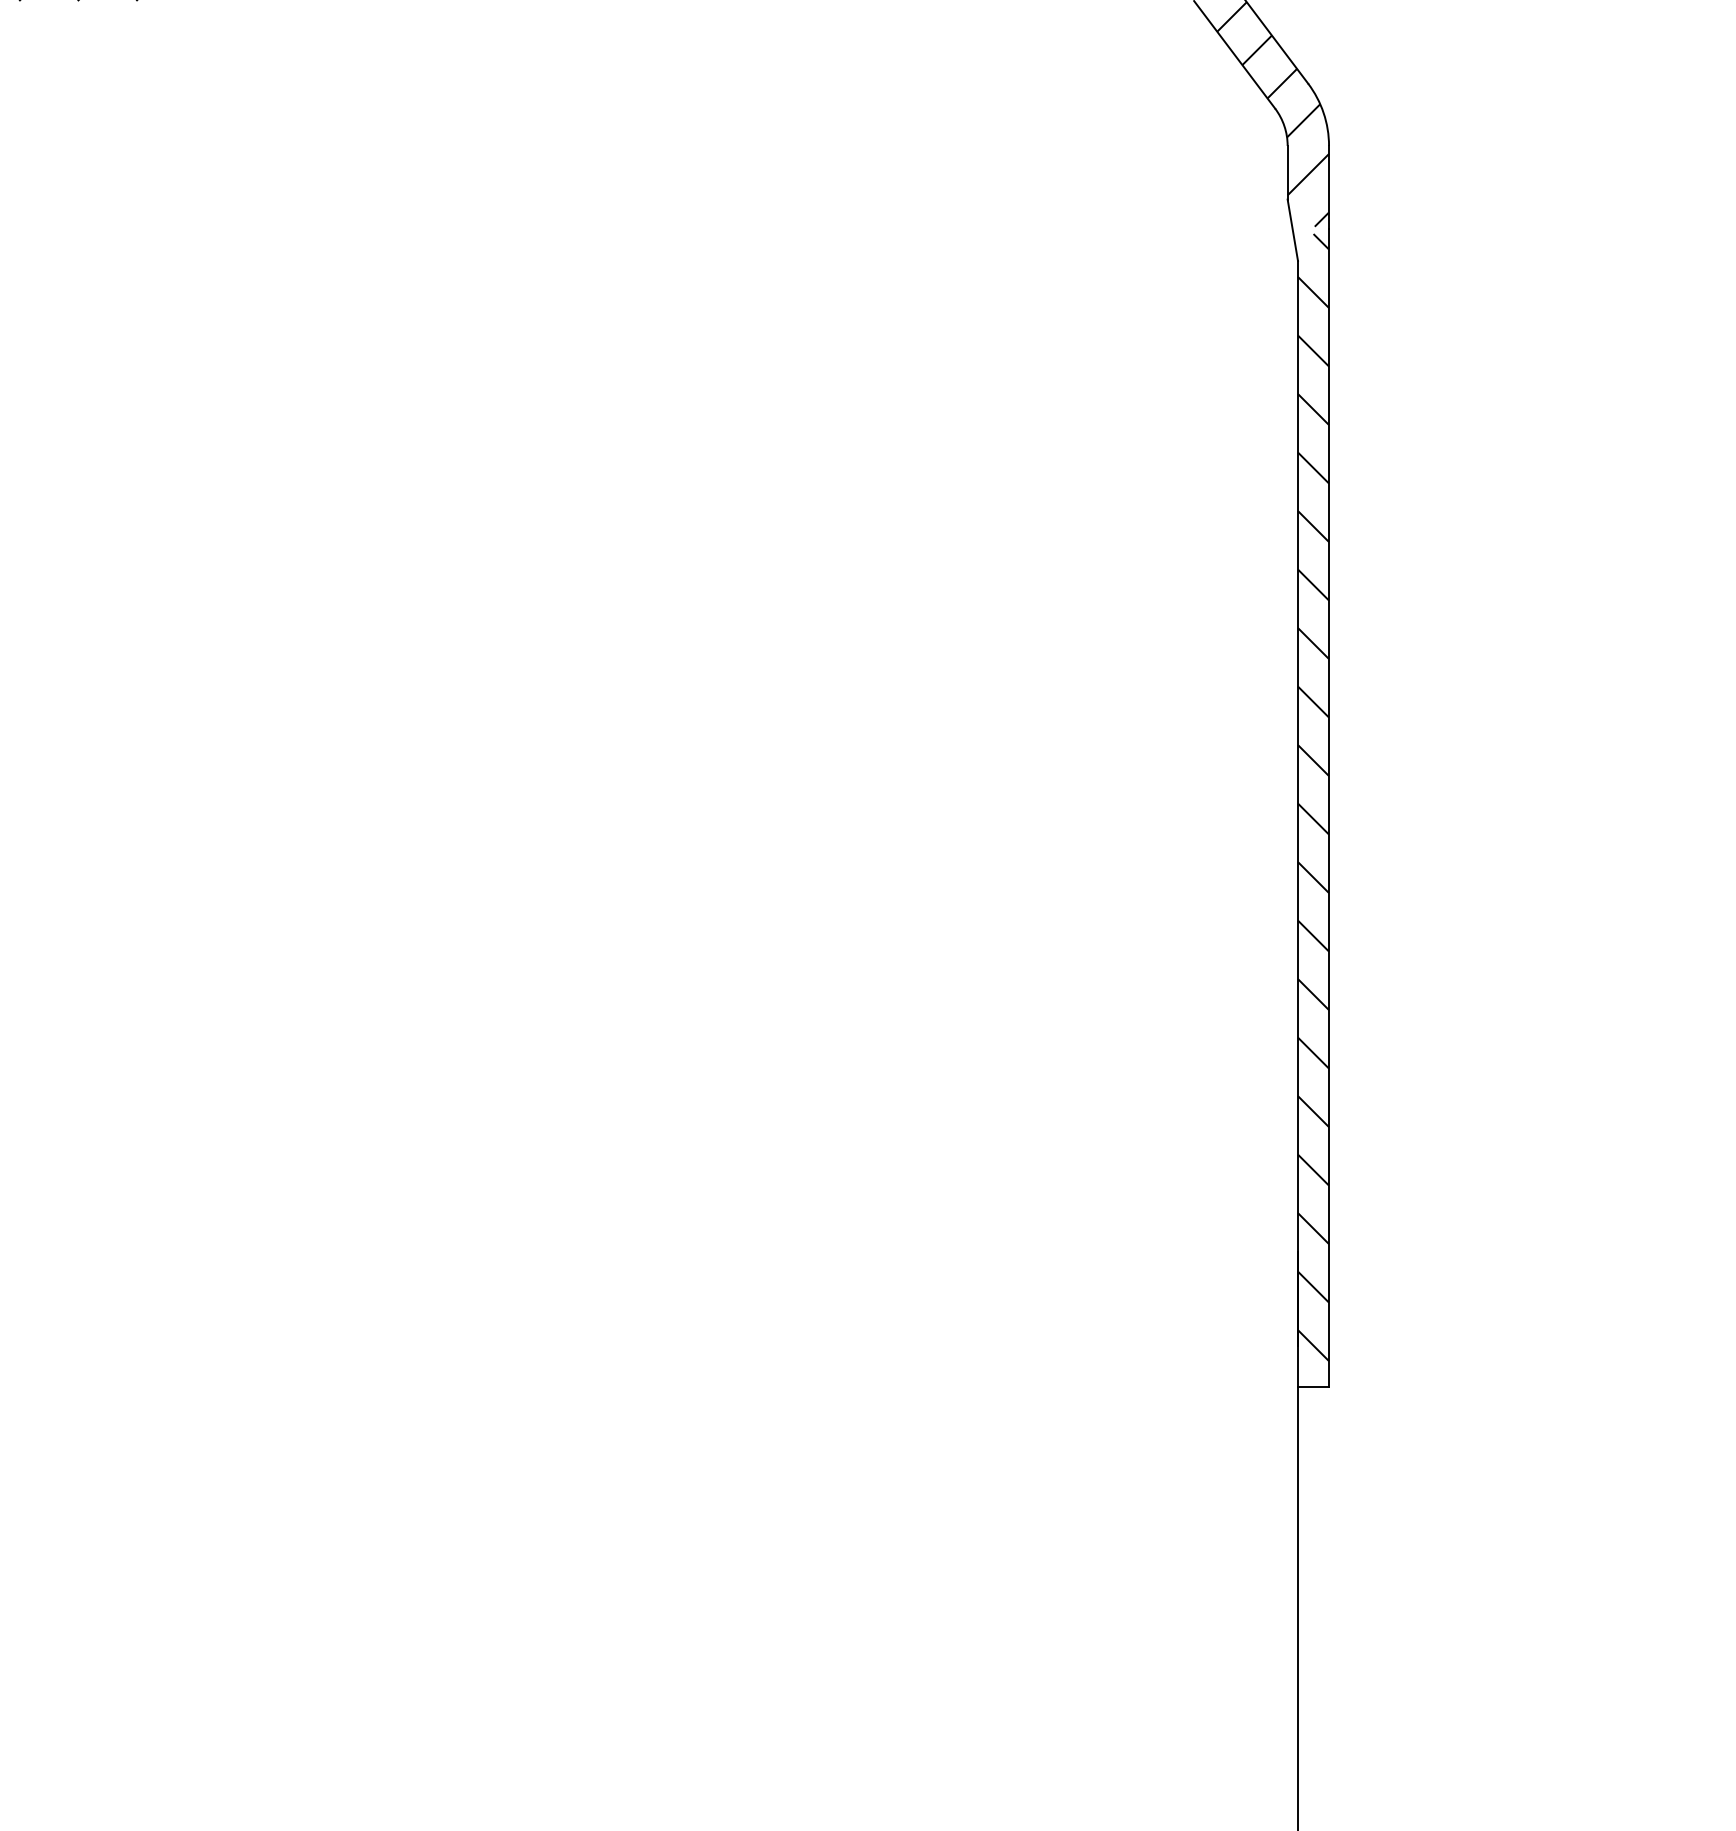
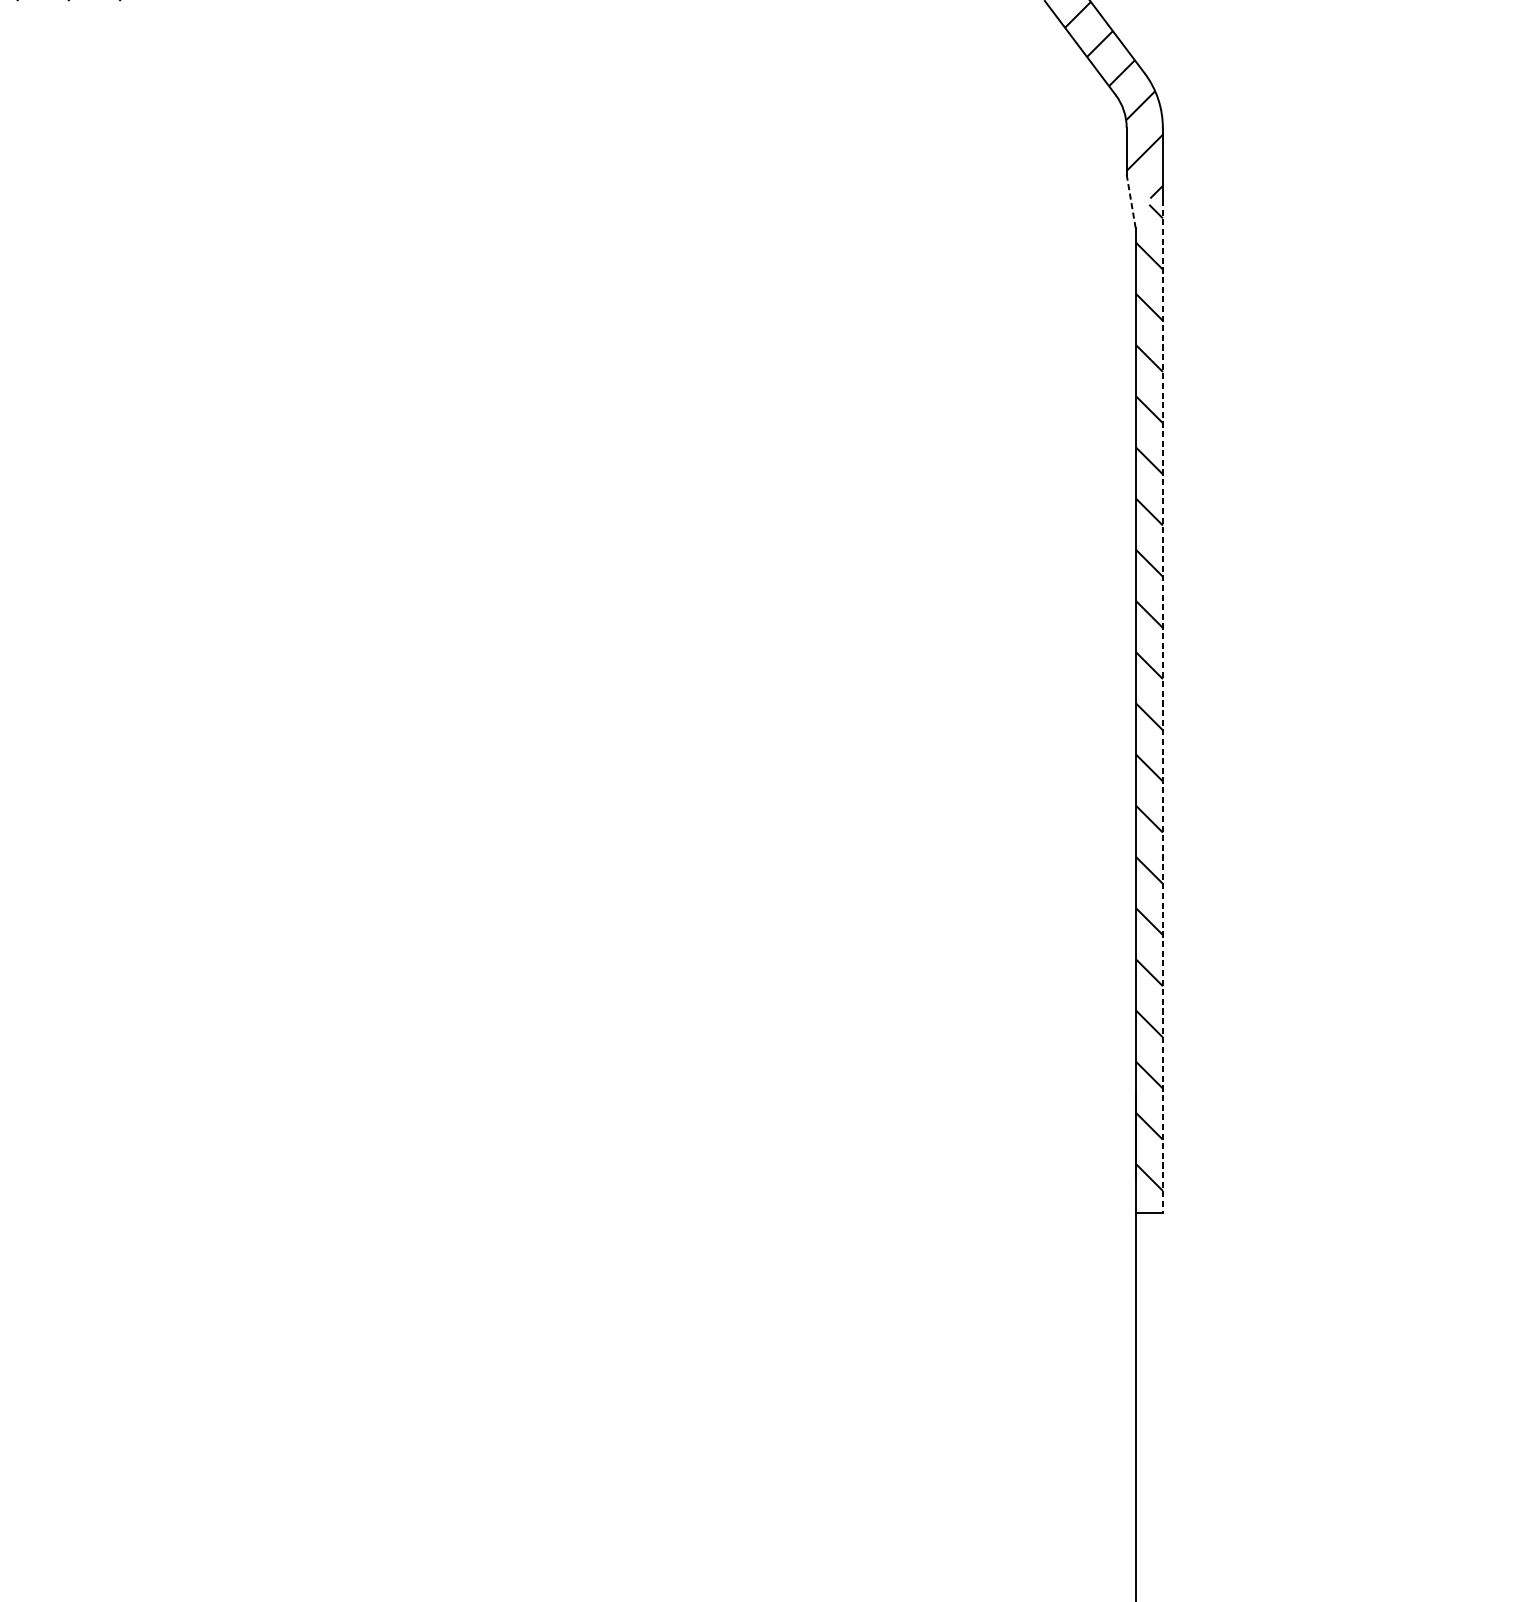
line: (1292, 230) -> (1130, 201), solid -> dashed
line: (1329, 808) -> (1163, 707), solid -> dashed

